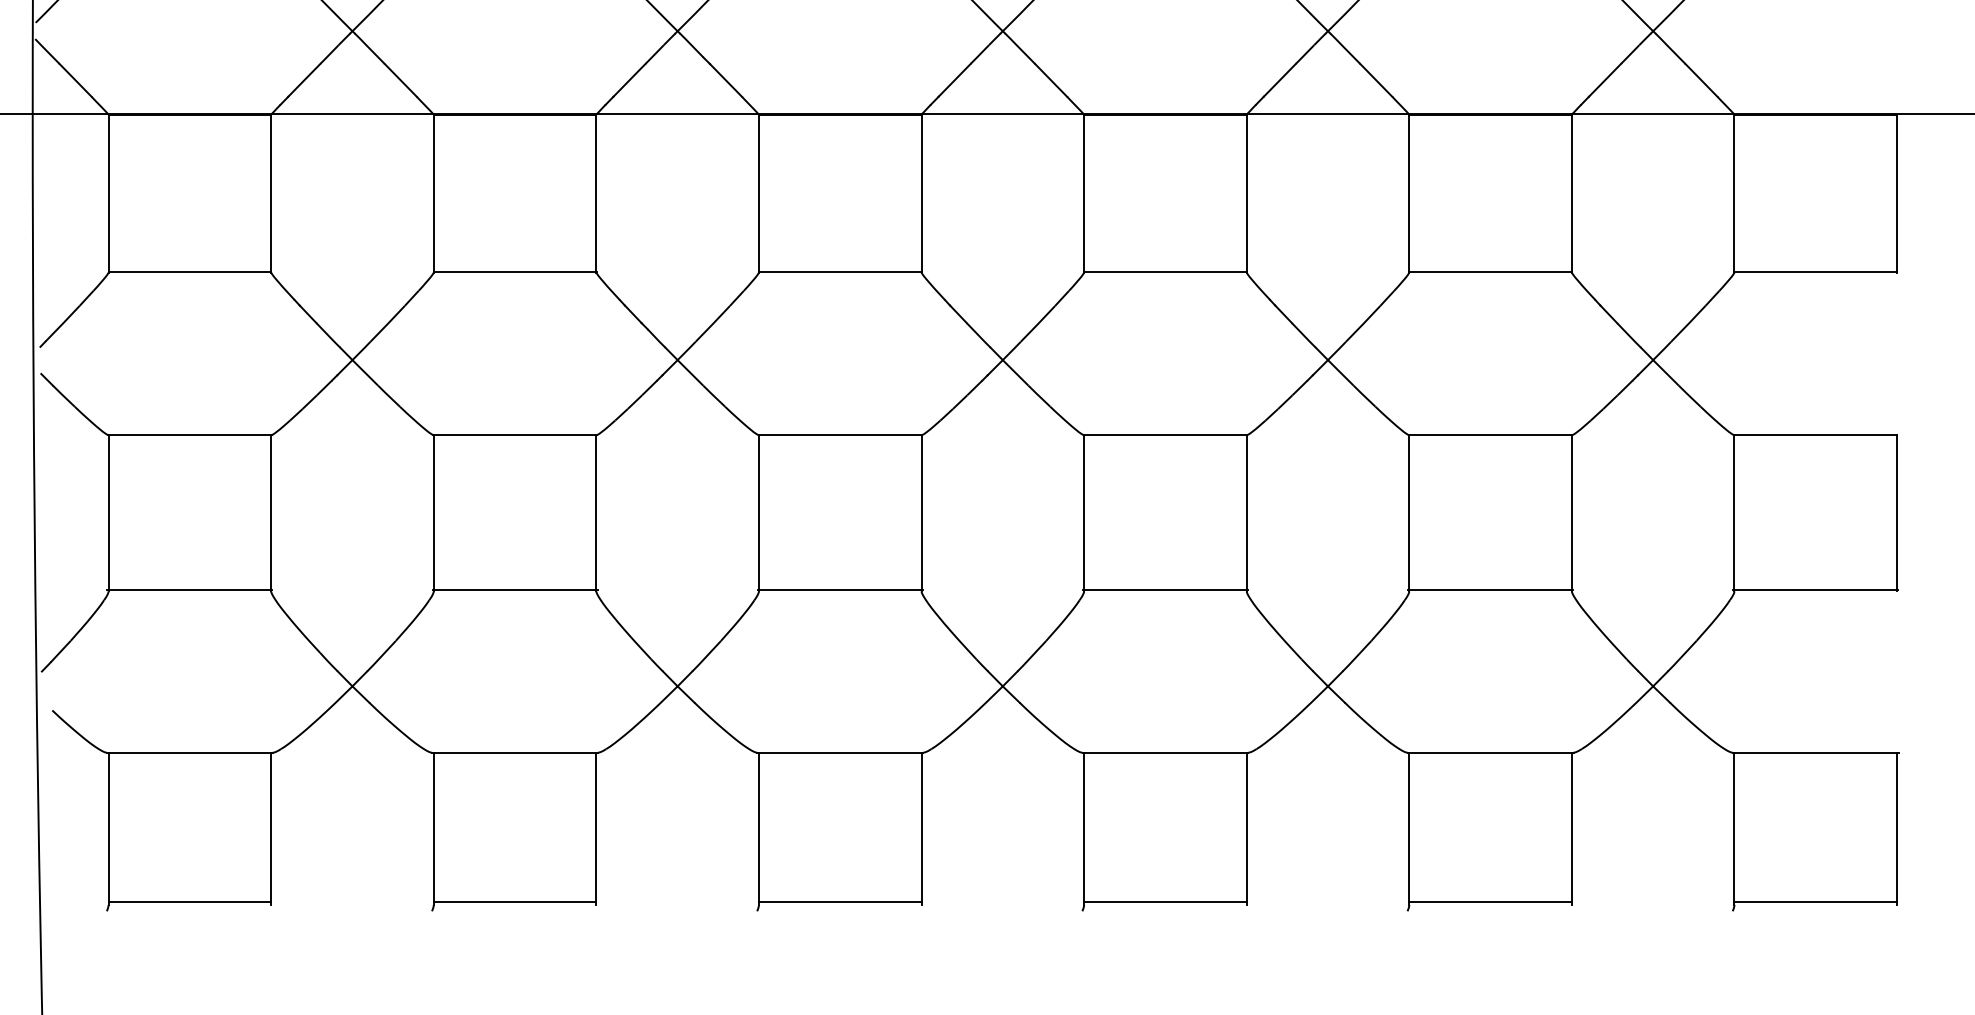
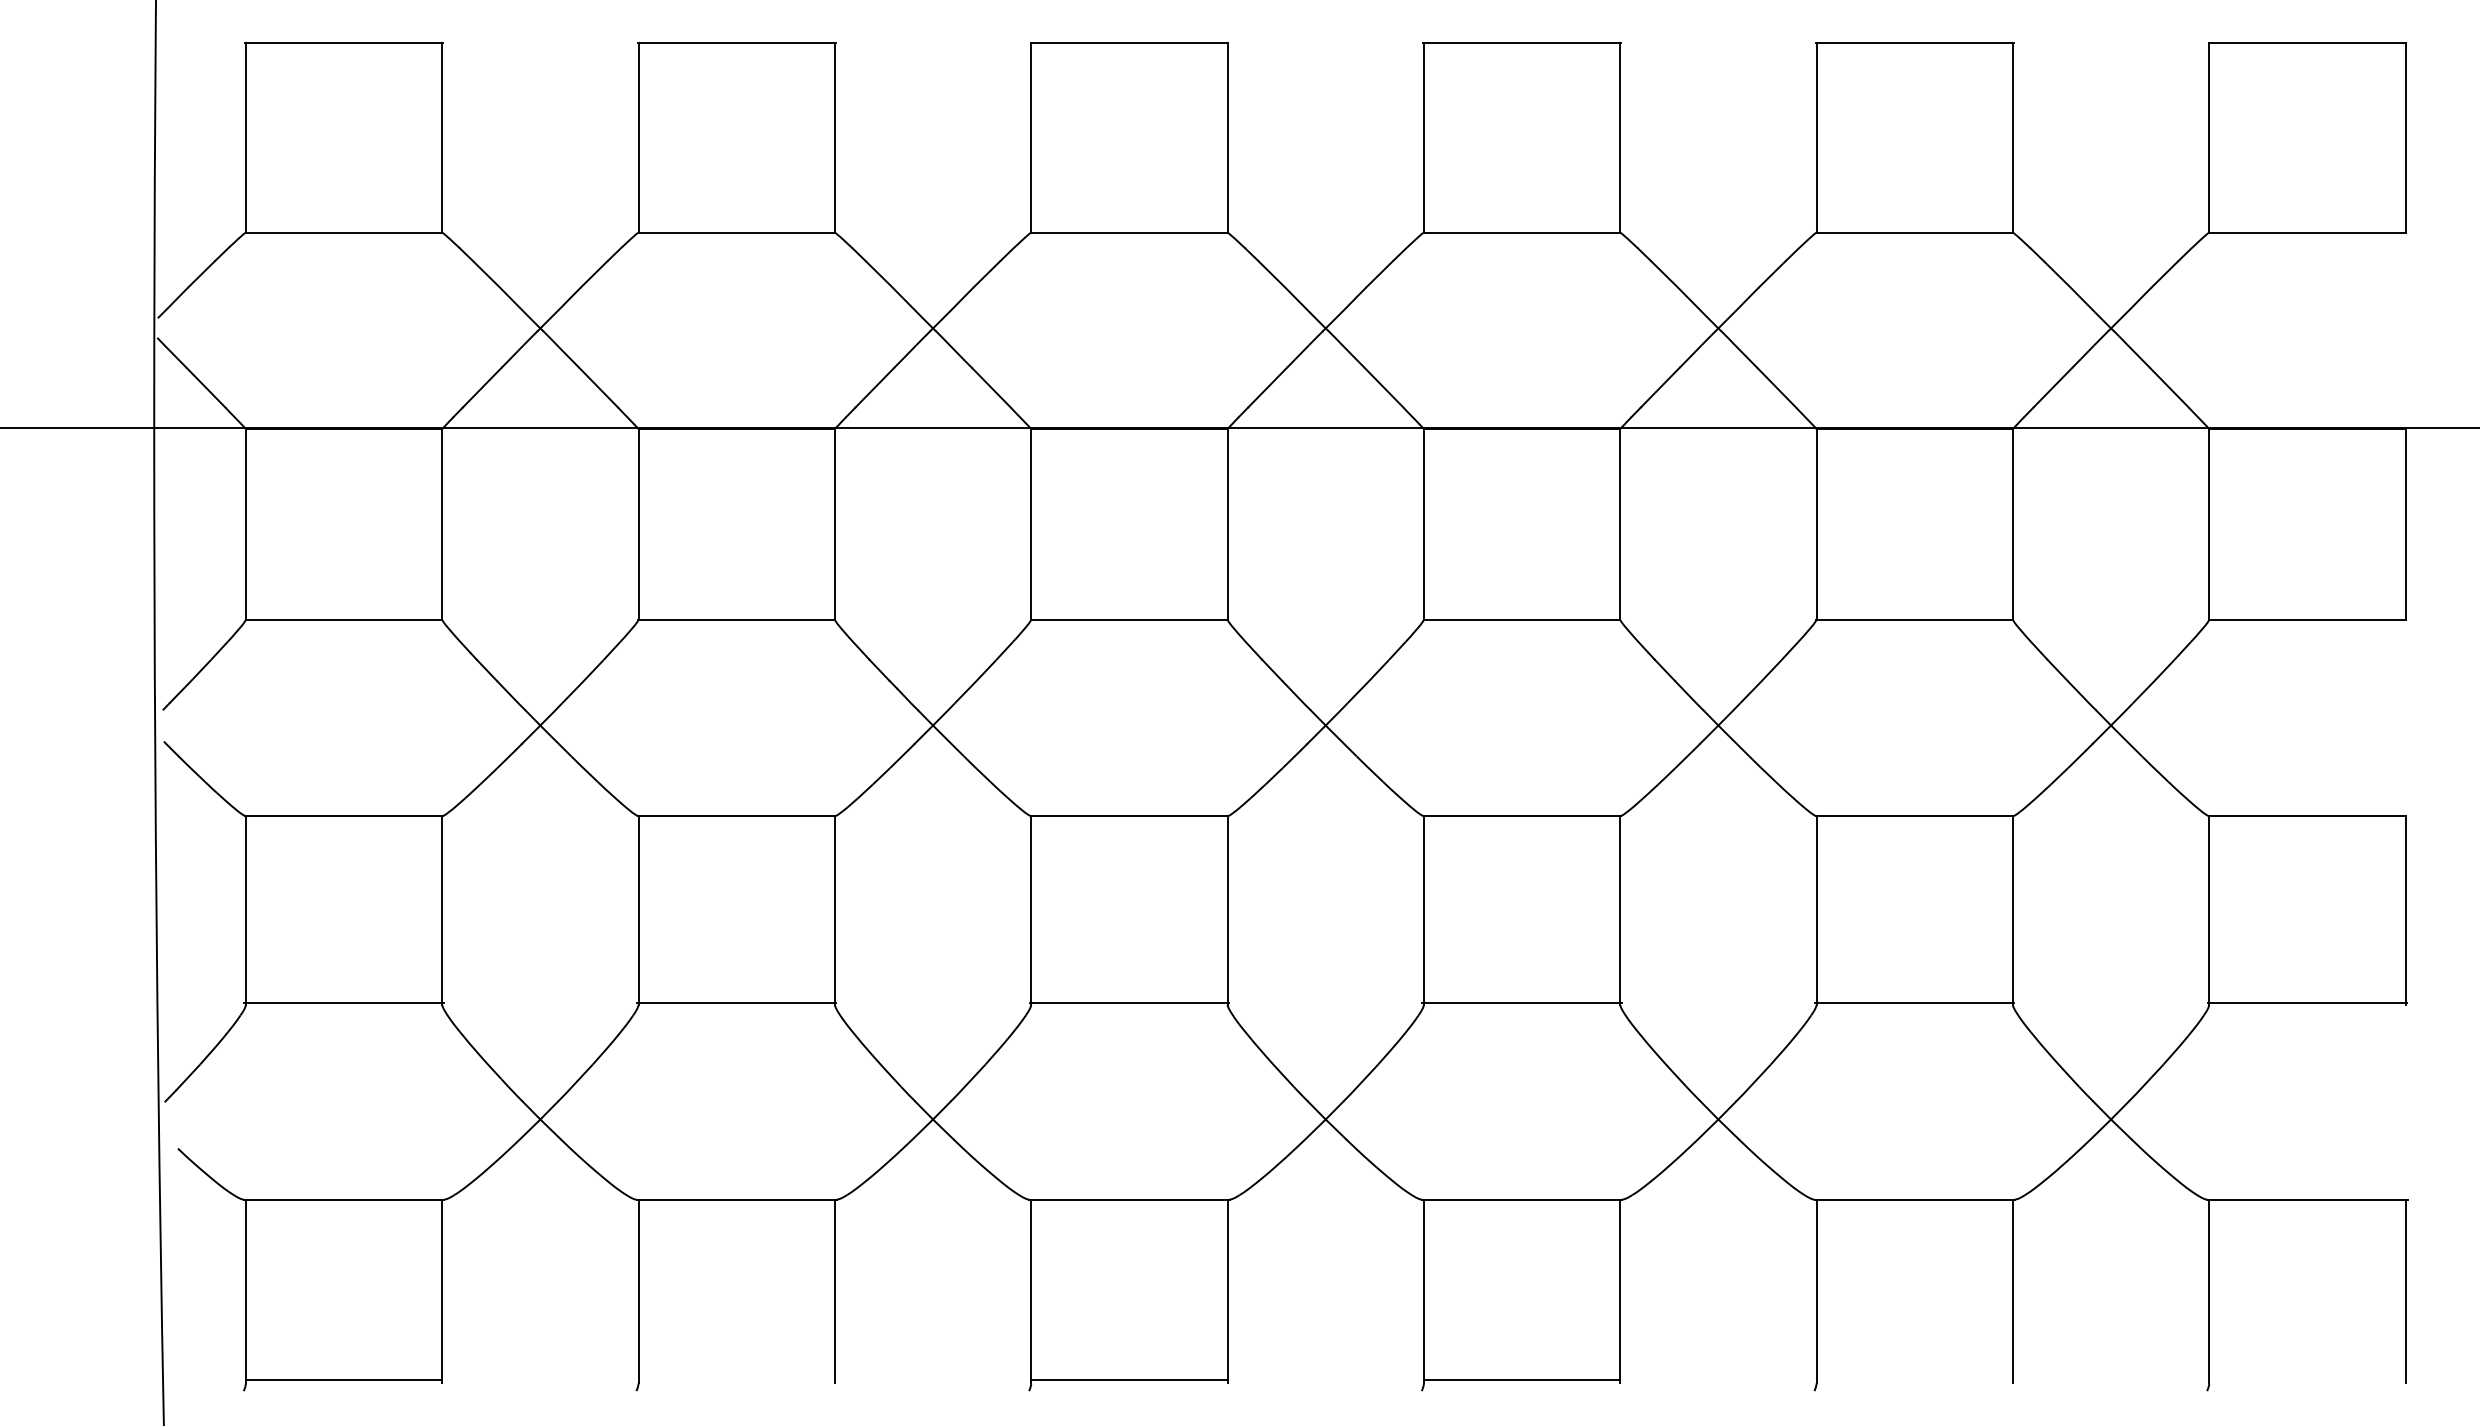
line: (514, 901) -> (736, 1379), removed
line: (1490, 901) -> (1914, 1379), removed
line: (1815, 901) -> (2307, 1379), removed

